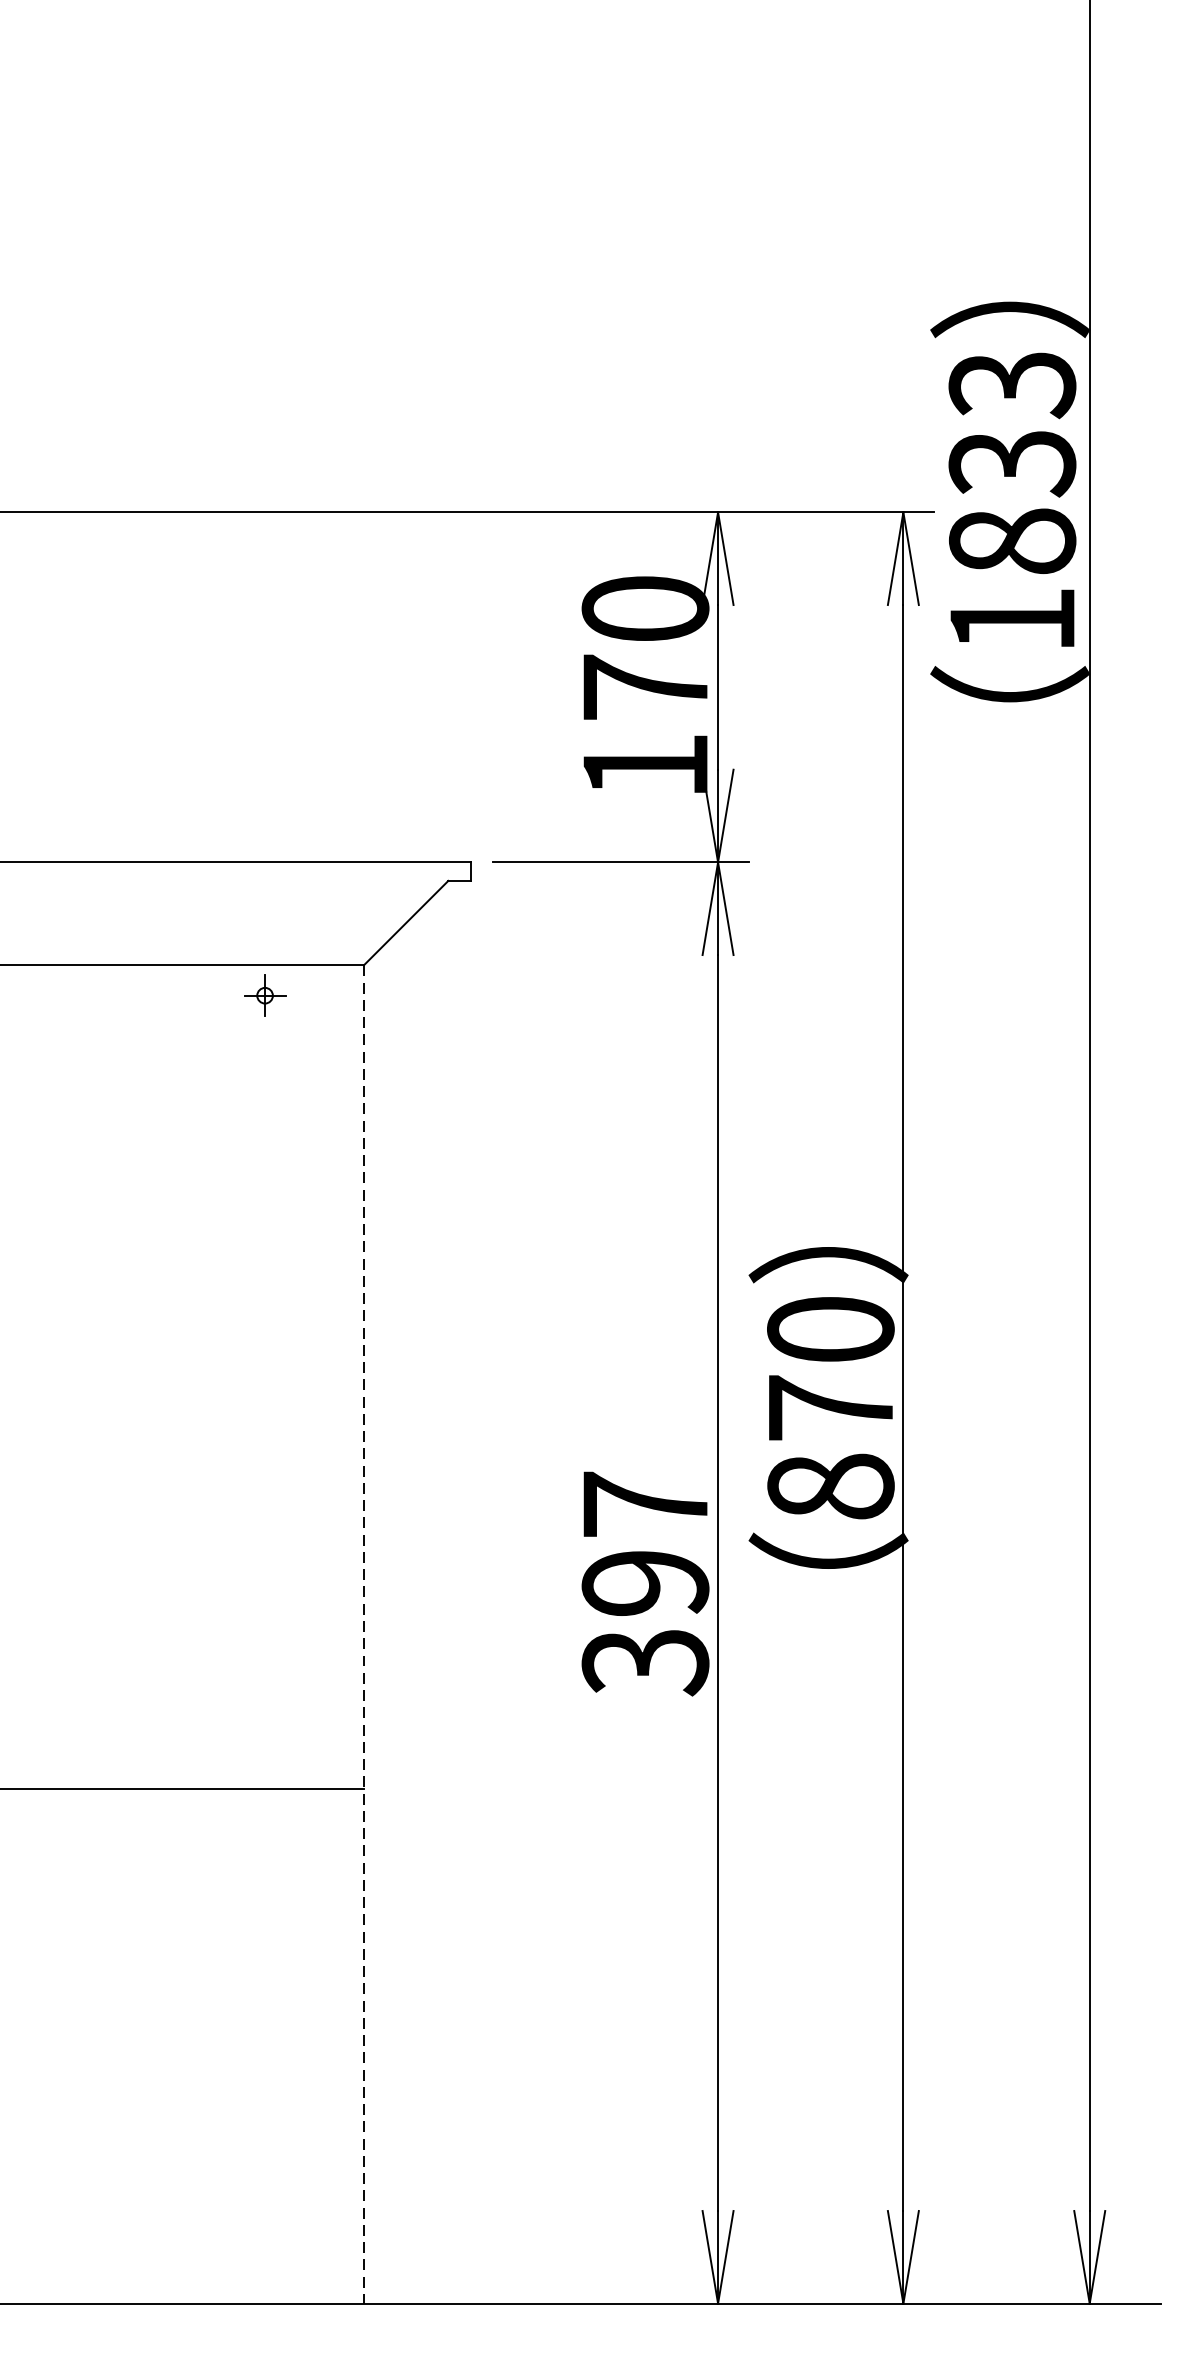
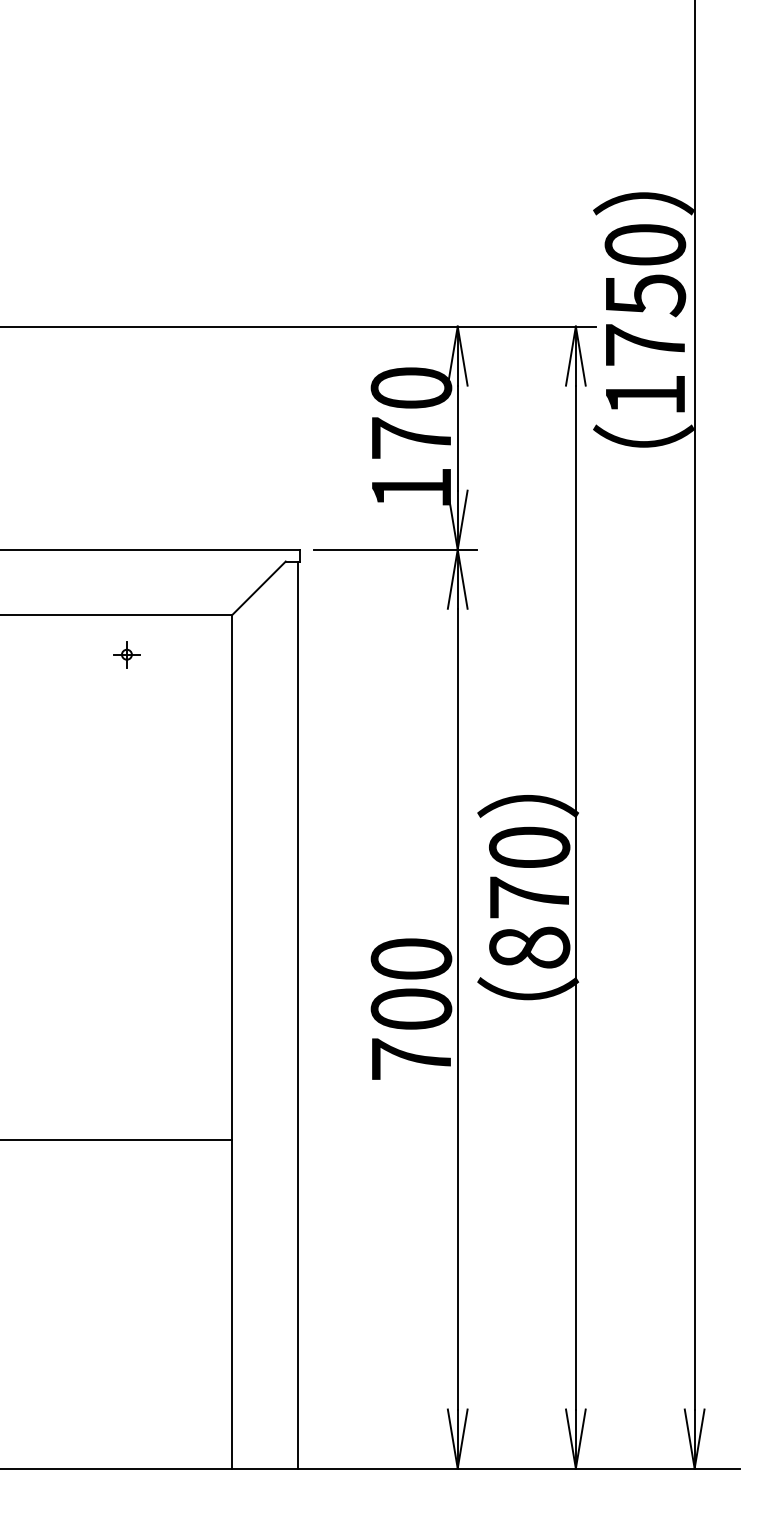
text: (1012, 462) -> (645, 294), 1833 -> 1750
part: (264, 995) -> (126, 654), moved
text: (645, 1583) -> (411, 1009), 397 -> 700
line: (466, 1591) -> (297, 1014), added
line: (363, 1633) -> (231, 1041), dashed -> solid

